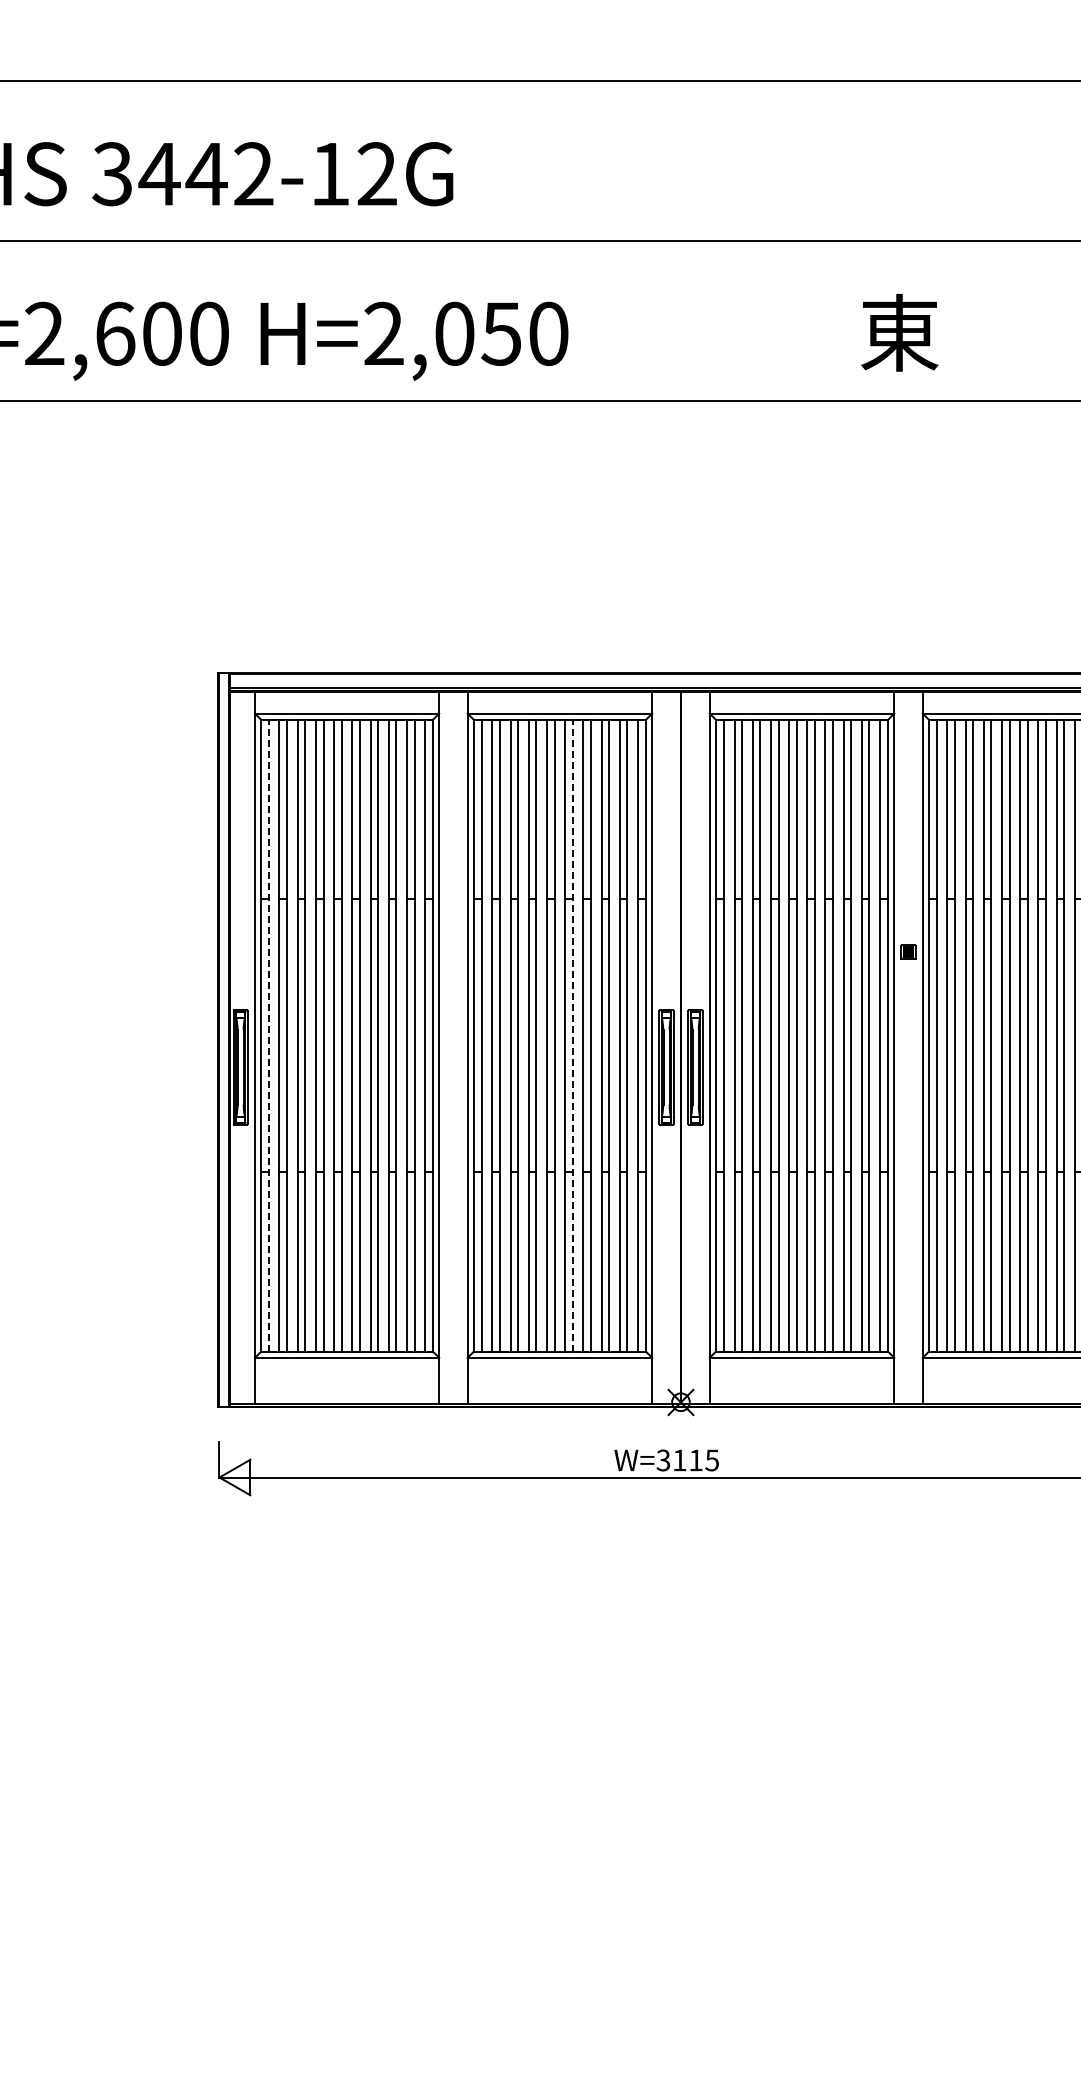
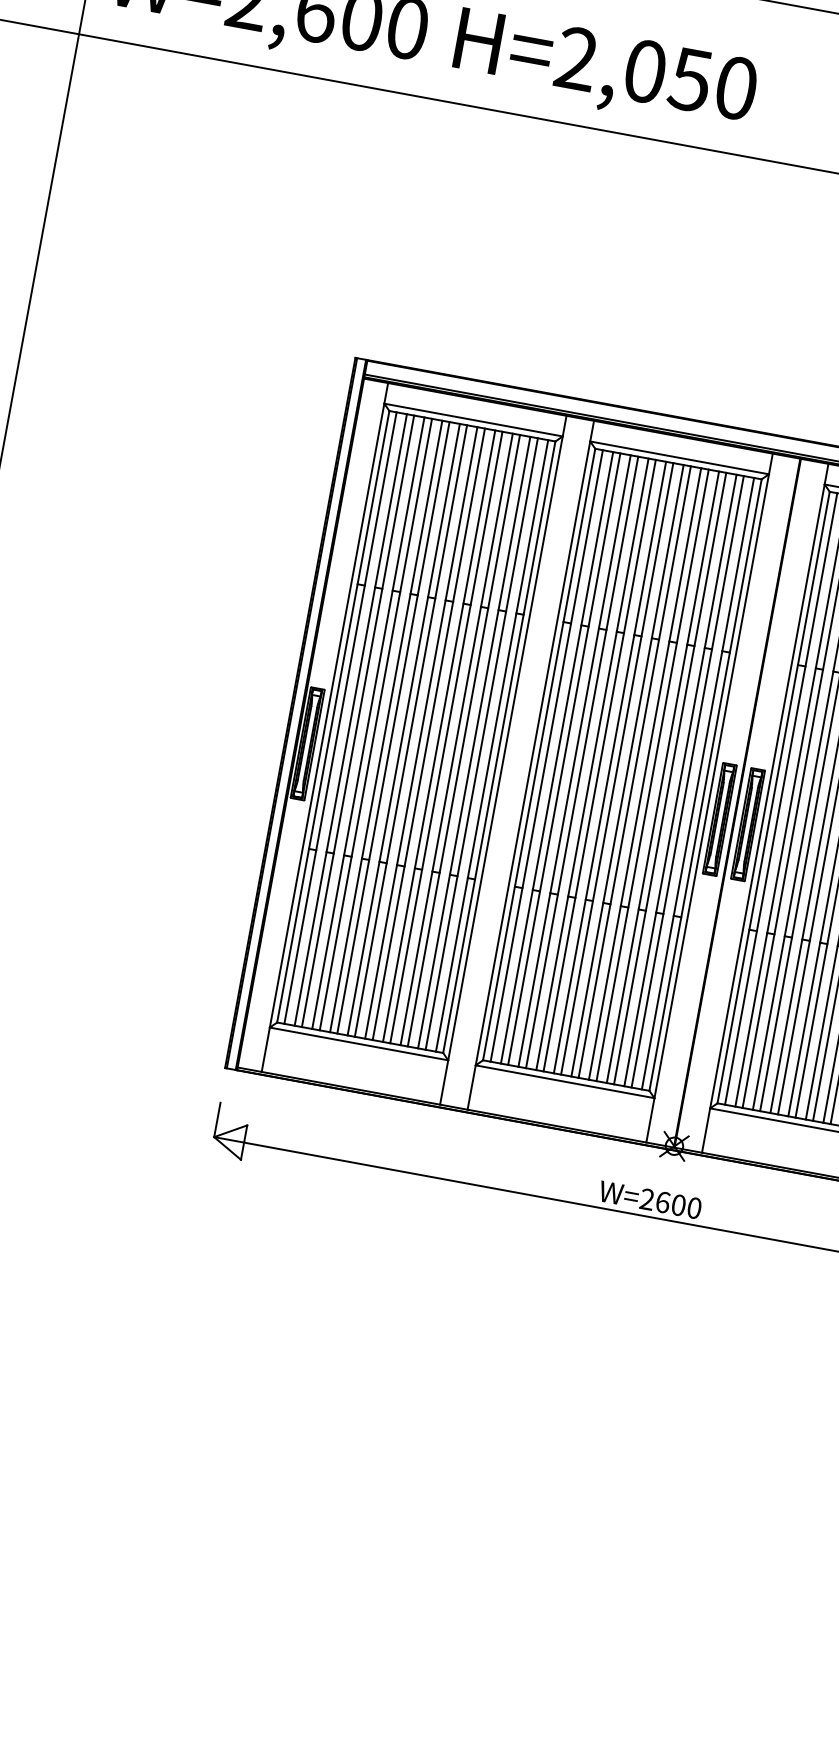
line: (268, 1035) -> (340, 717), dashed -> solid
line: (572, 1035) -> (634, 771), dashed -> solid
text: (687, 1460) -> (670, 1203), W=3115 -> W=2600

